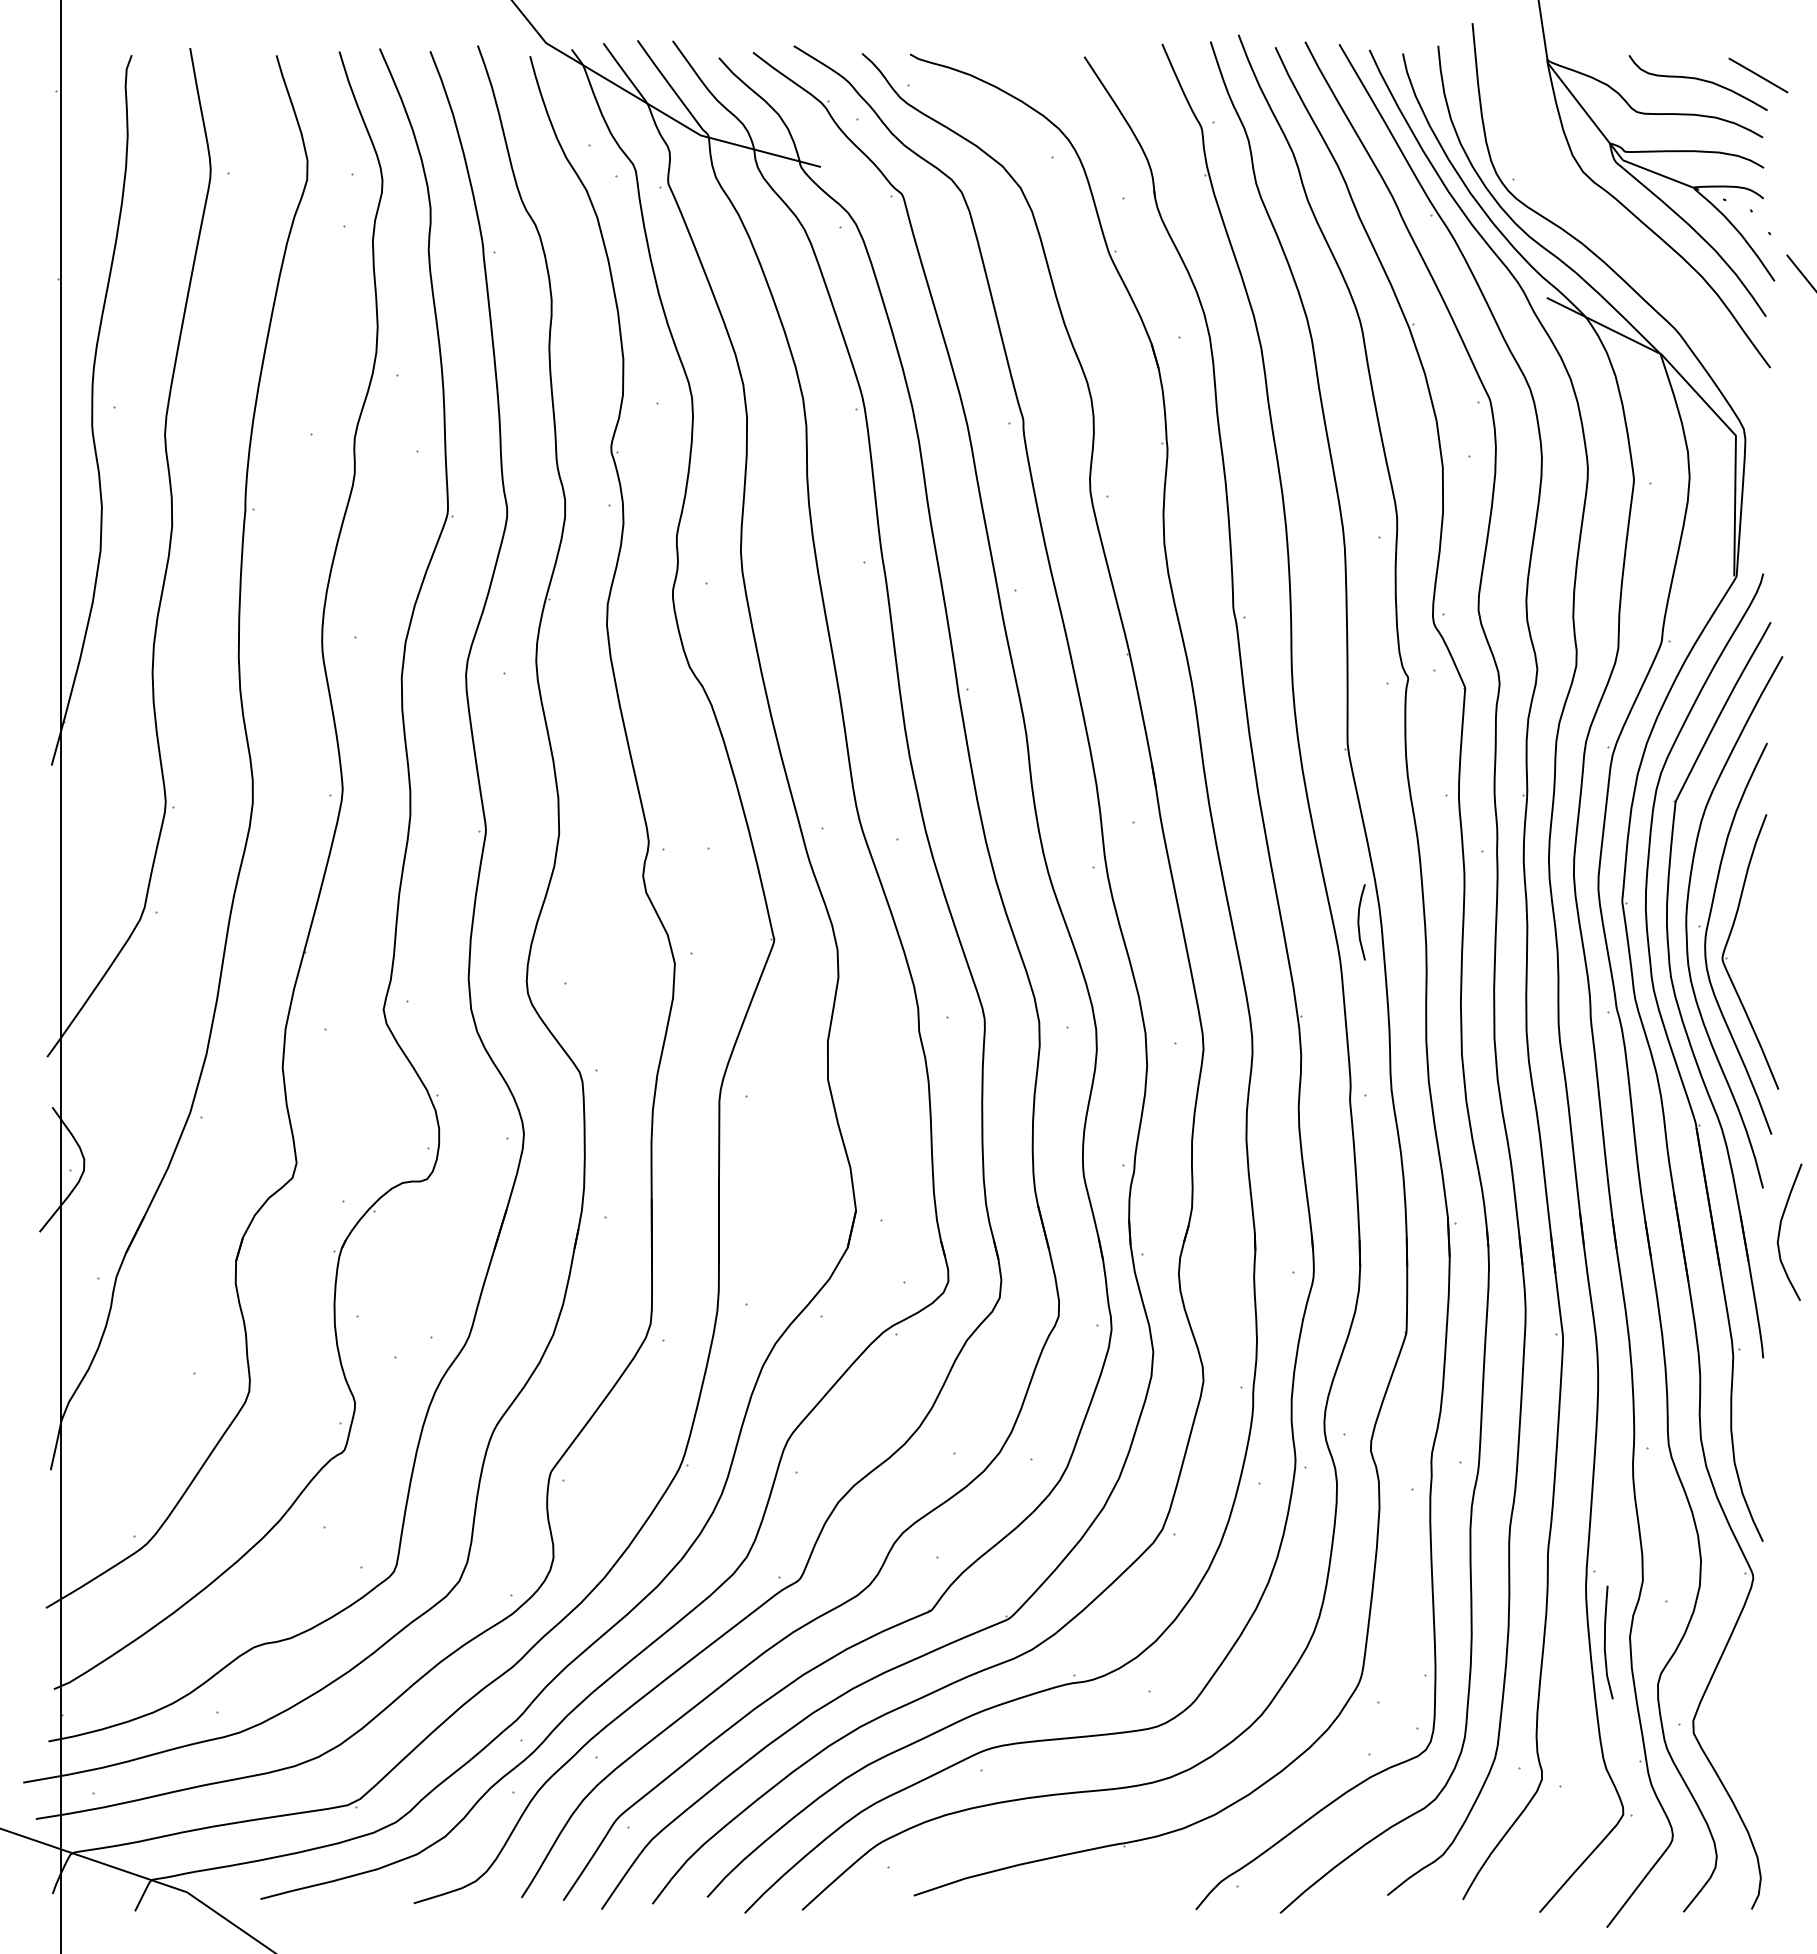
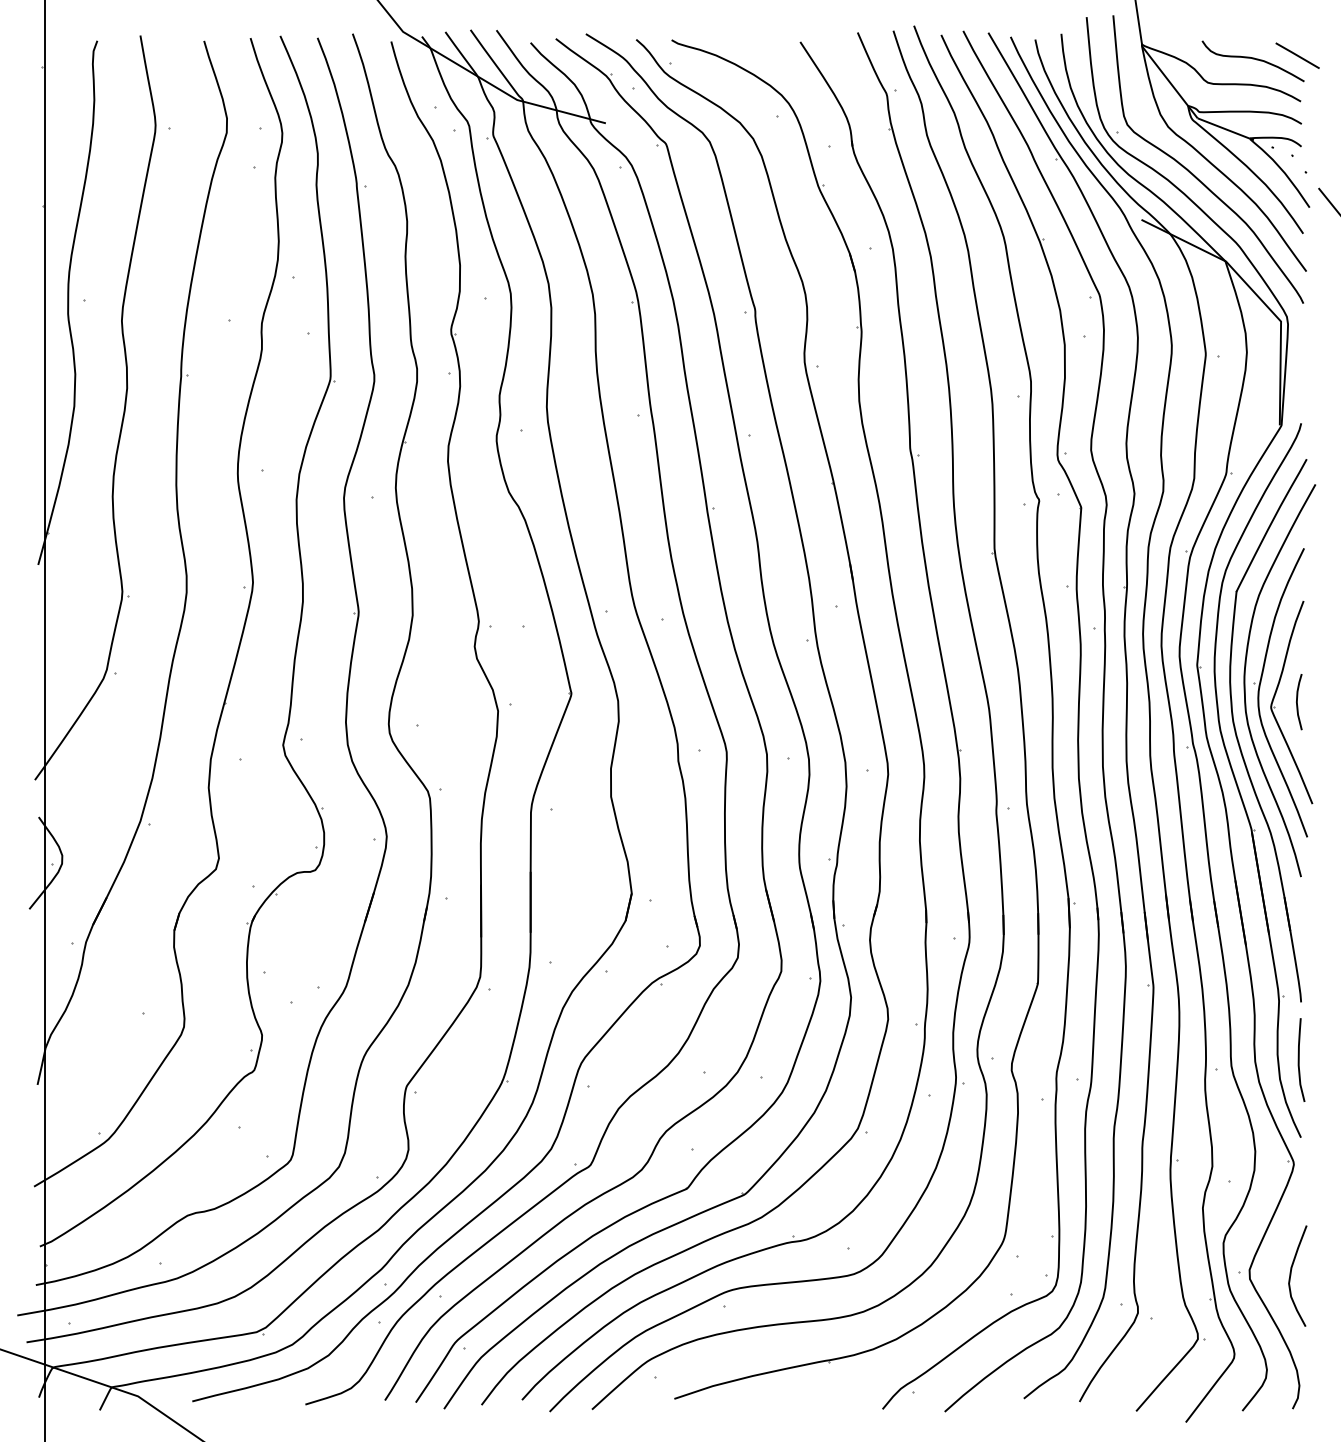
curve: (1616, 235) -> (1192, 173), added
curve: (1359, 922) -> (1297, 702), moved
curve: (1780, 1231) -> (1291, 1275), moved
curve: (1605, 1642) -> (1299, 1060), moved

